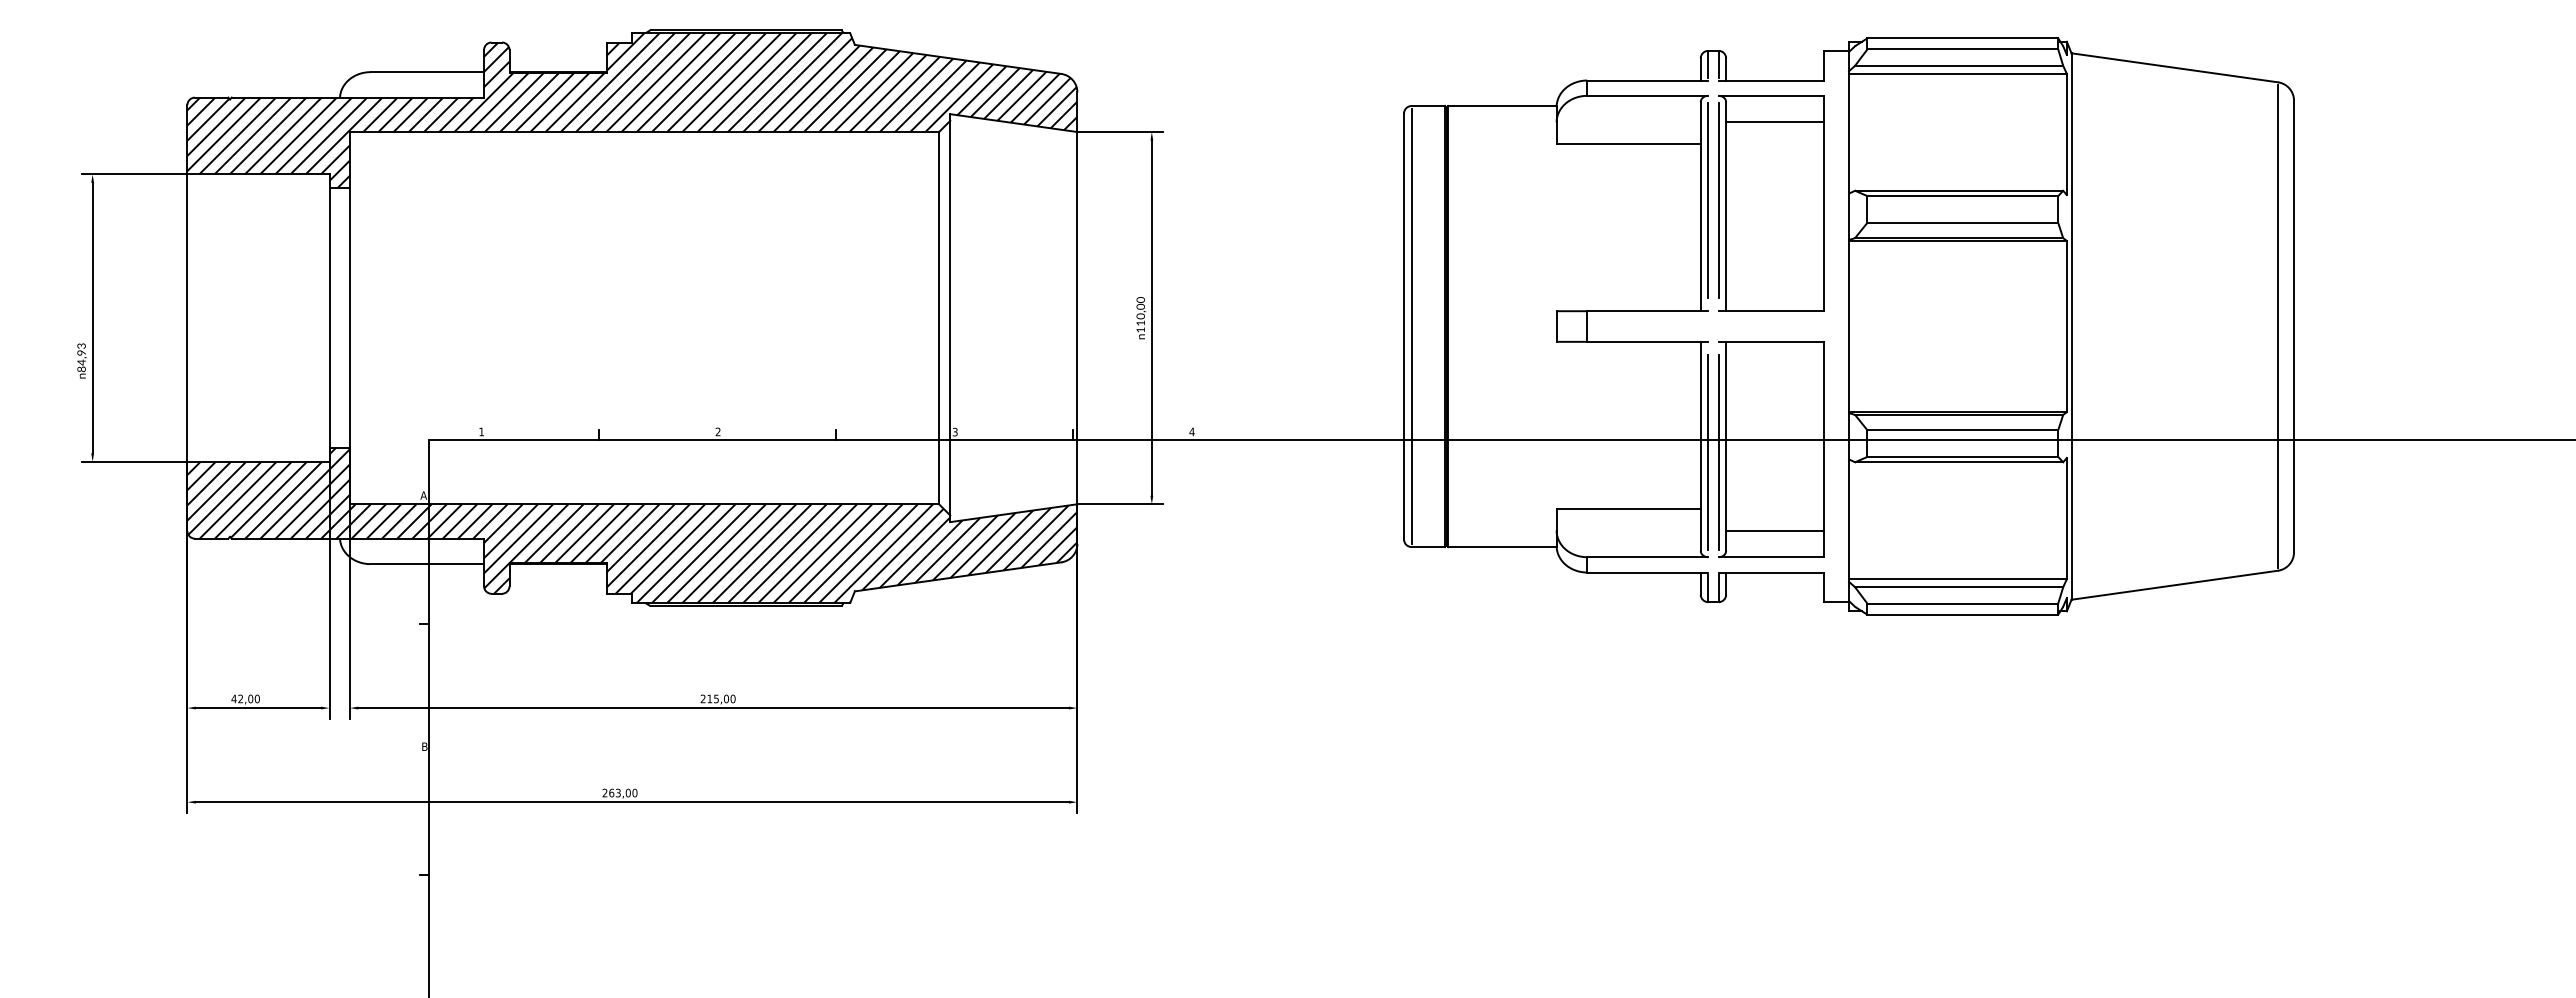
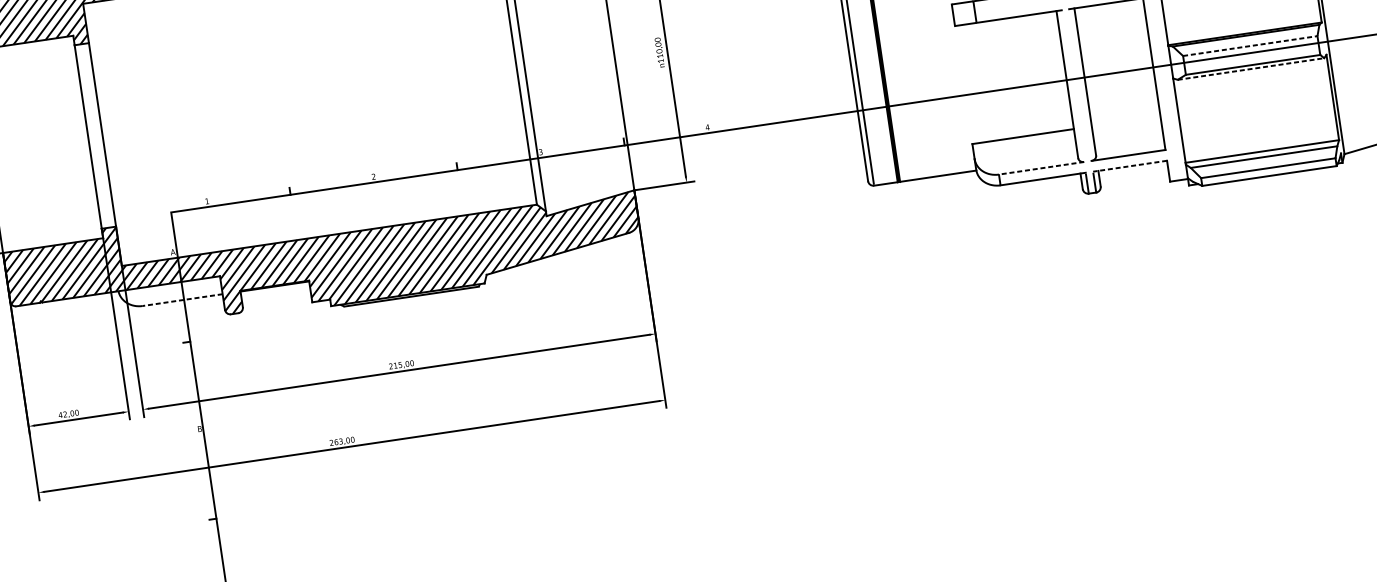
line: (1963, 430) -> (1250, 46), solid -> dashed
line: (1708, 451) -> (1073, 87), removed
line: (1718, 451) -> (1080, 86), removed
line: (1959, 462) -> (1251, 69), solid -> dashed
line: (1774, 530) -> (1128, 136), removed
line: (1647, 557) -> (1041, 168), solid -> dashed
line: (427, 564) -> (182, 300), solid -> dashed
line: (1770, 572) -> (1129, 166), solid -> dashed

